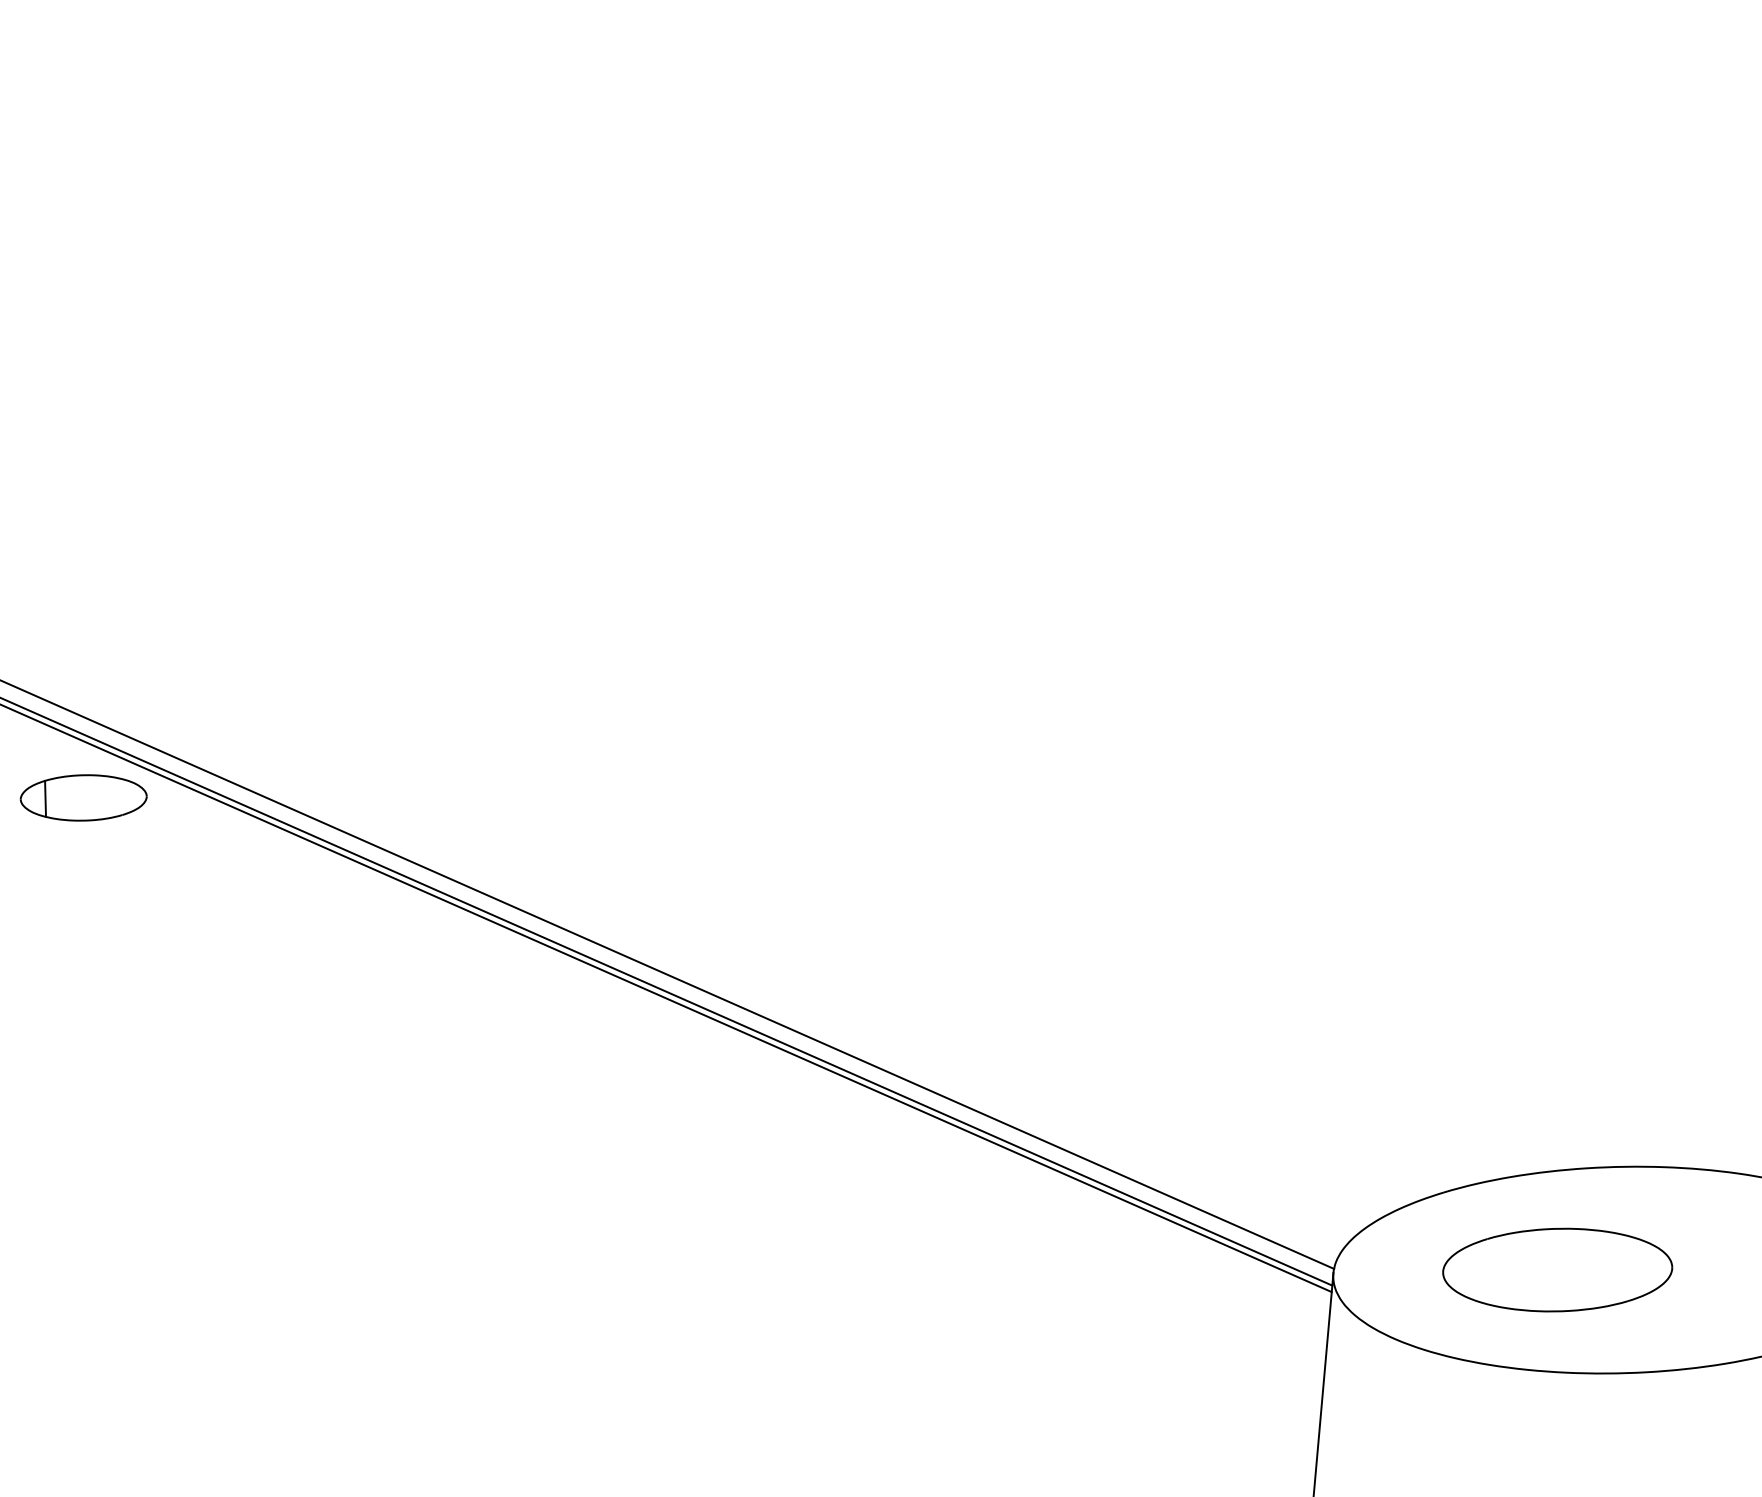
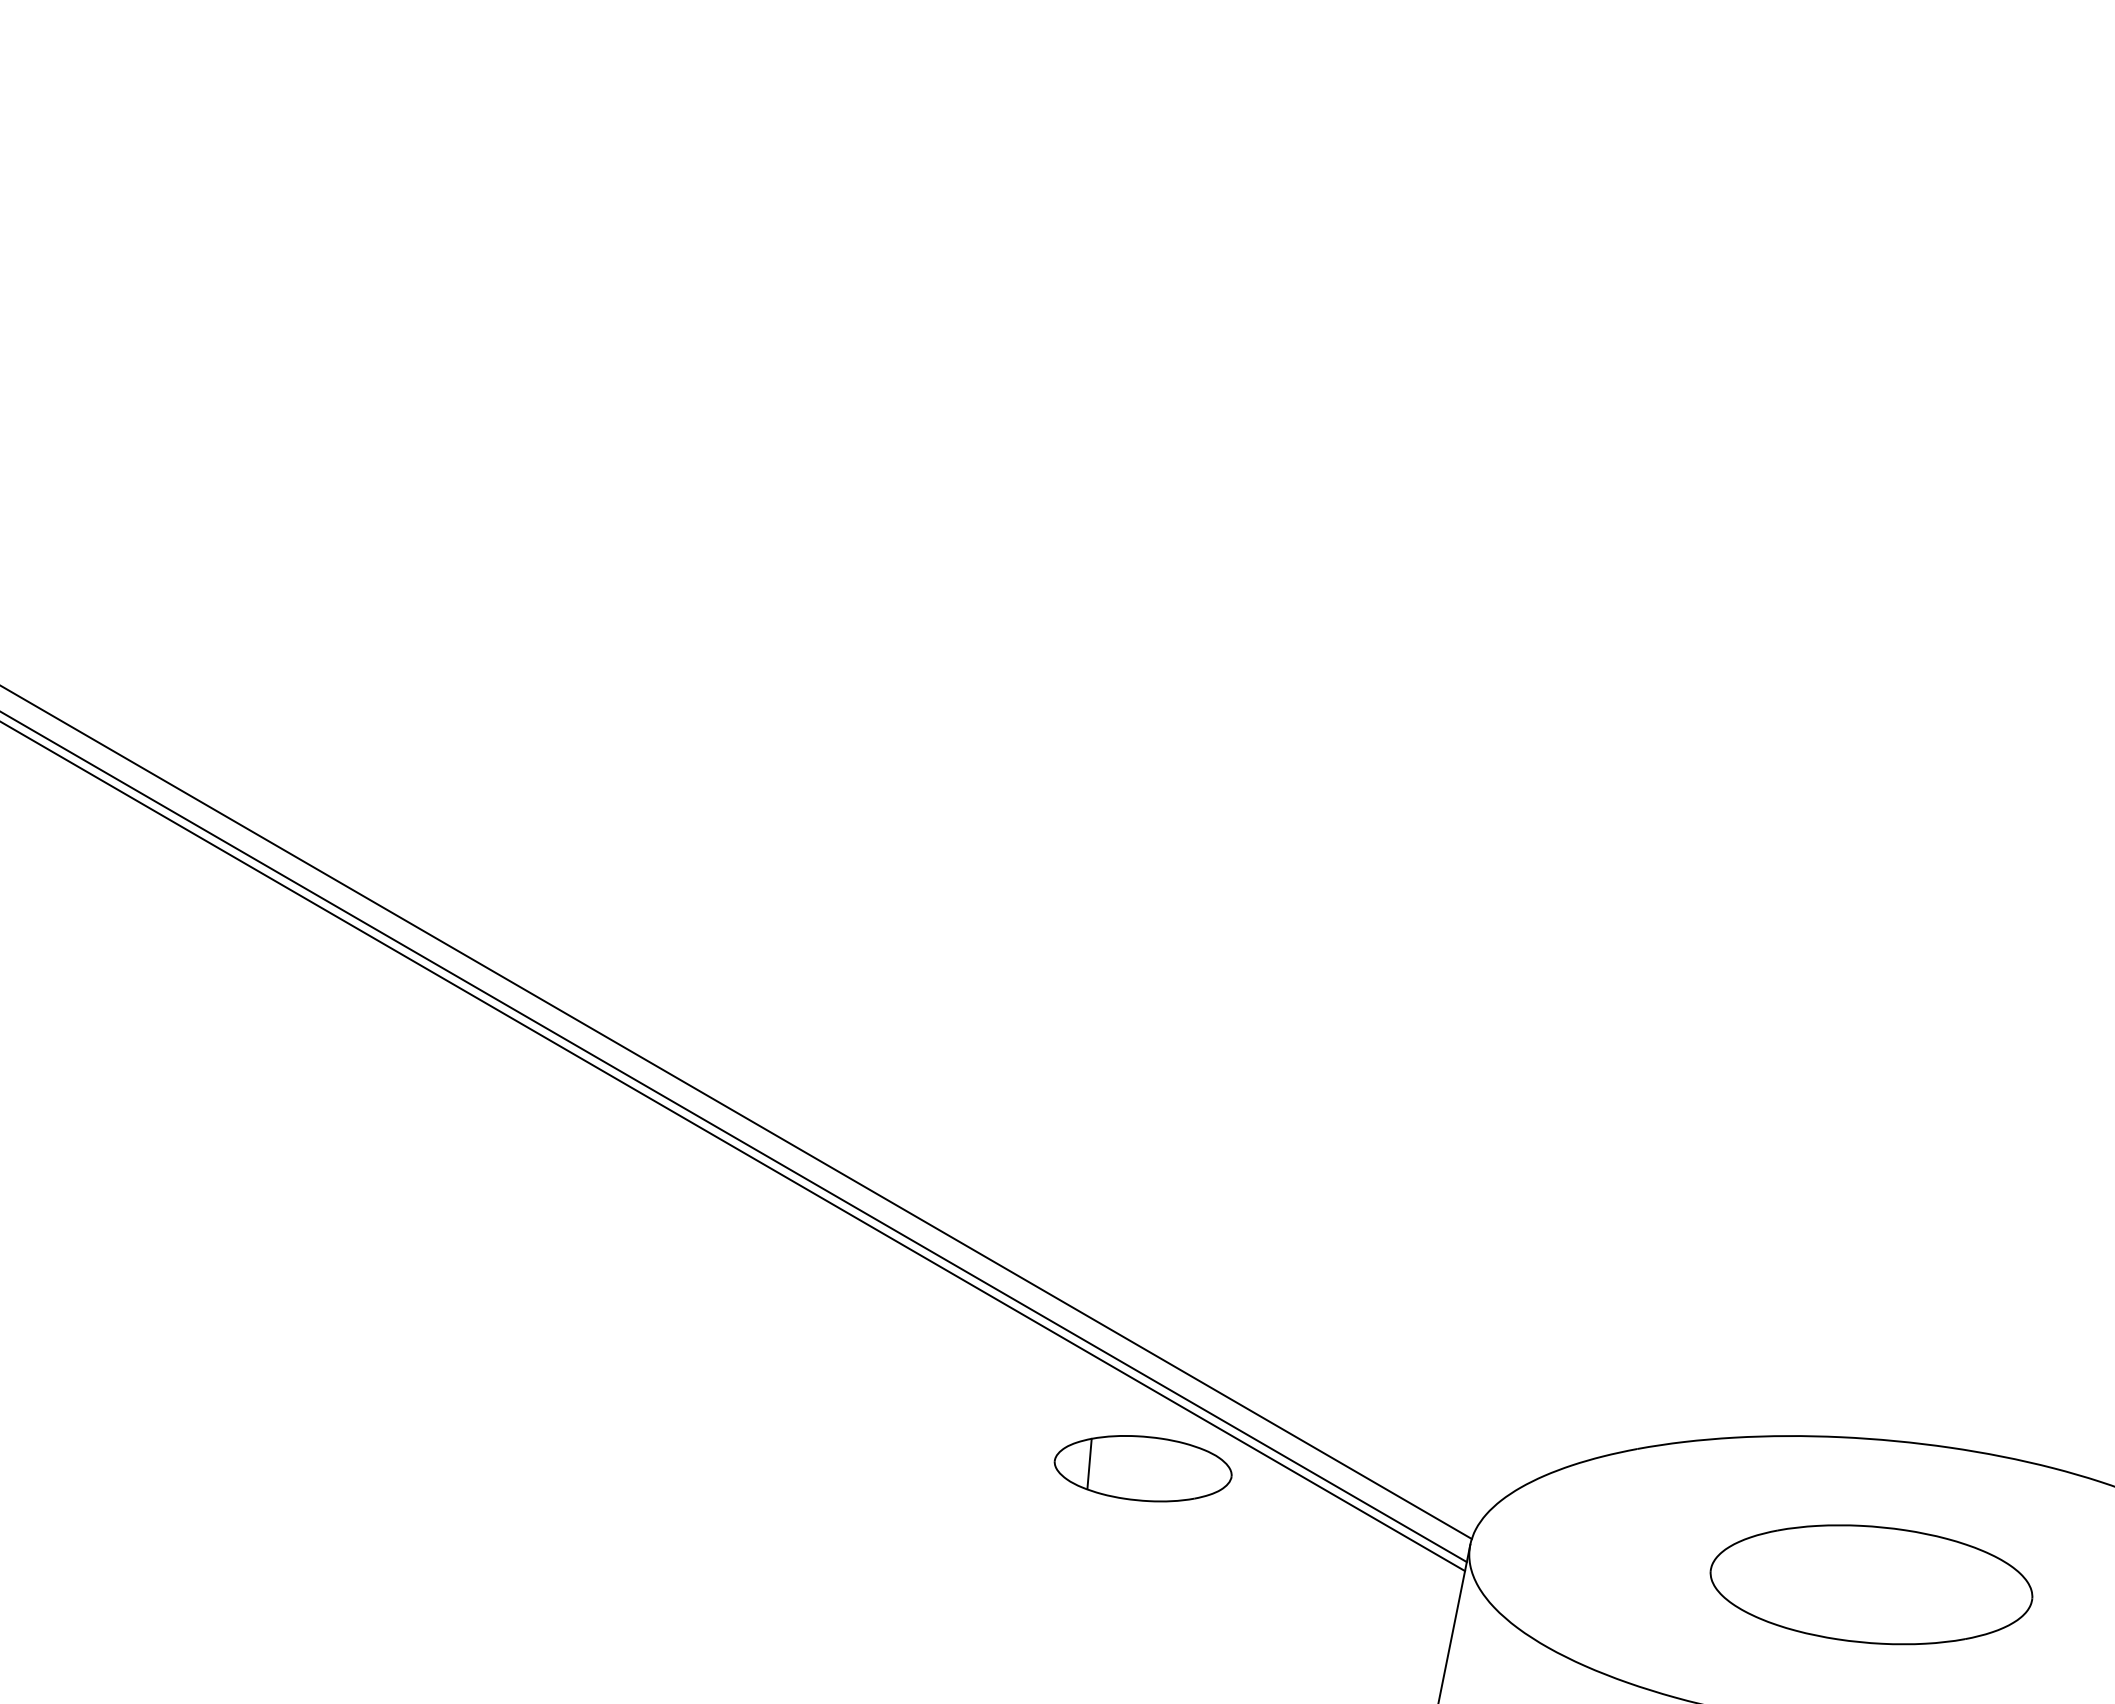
part: (1096, 1244) -> (1143, 1468), added
part: (1557, 1269) -> (1871, 1583), moved

